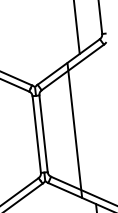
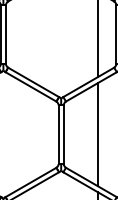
line: (74, 130) -> (97, 134), moved

